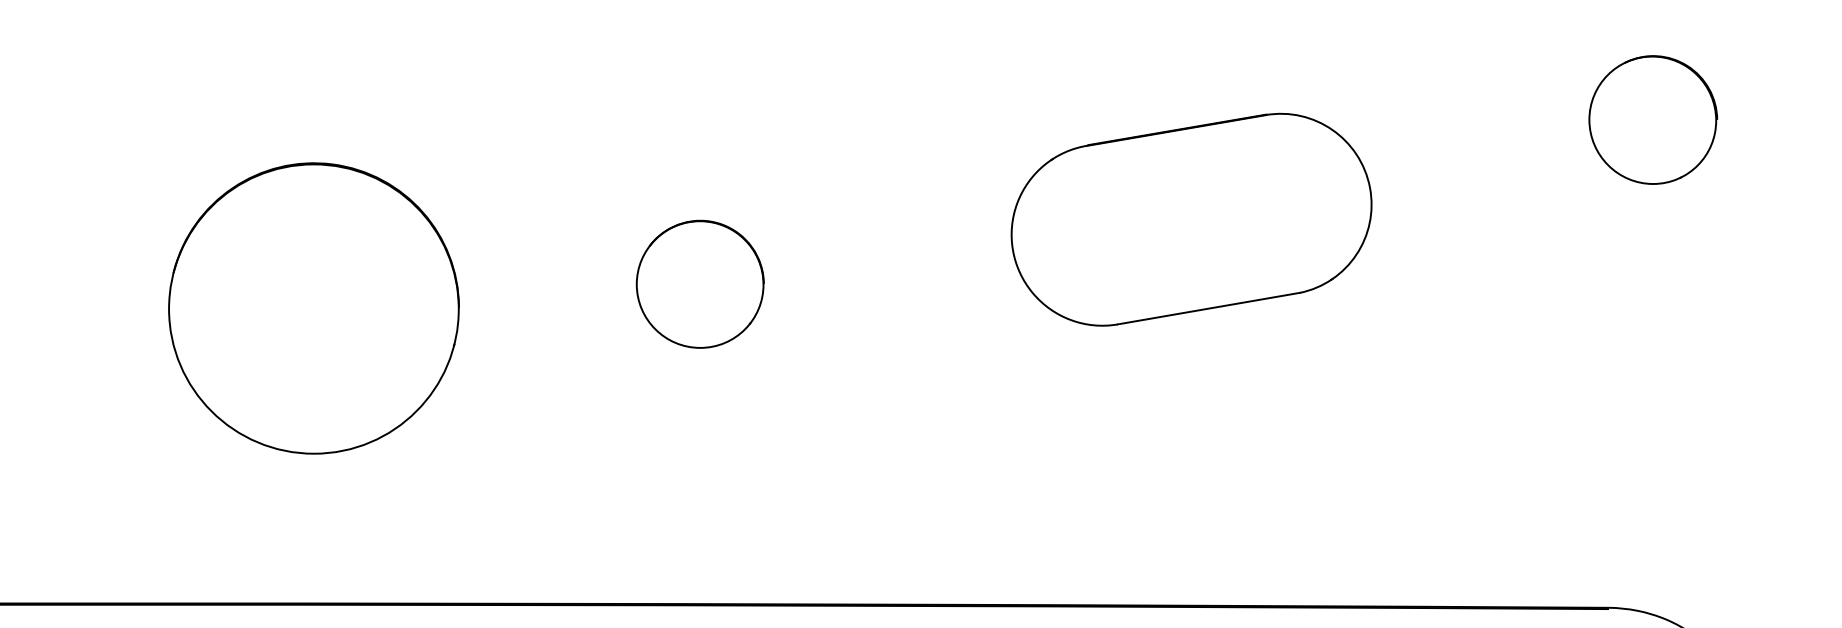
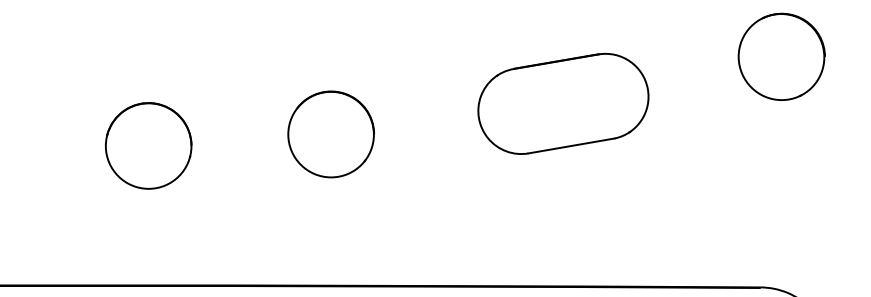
part: (1652, 119) -> (781, 56), size x1.43
part: (698, 284) -> (330, 134), size x1.43
part: (313, 307) -> (148, 145), size x0.62

